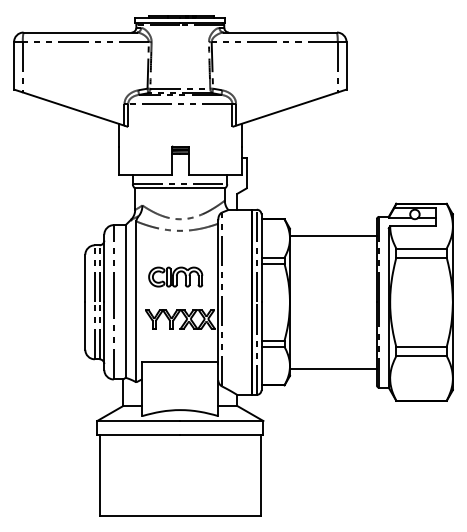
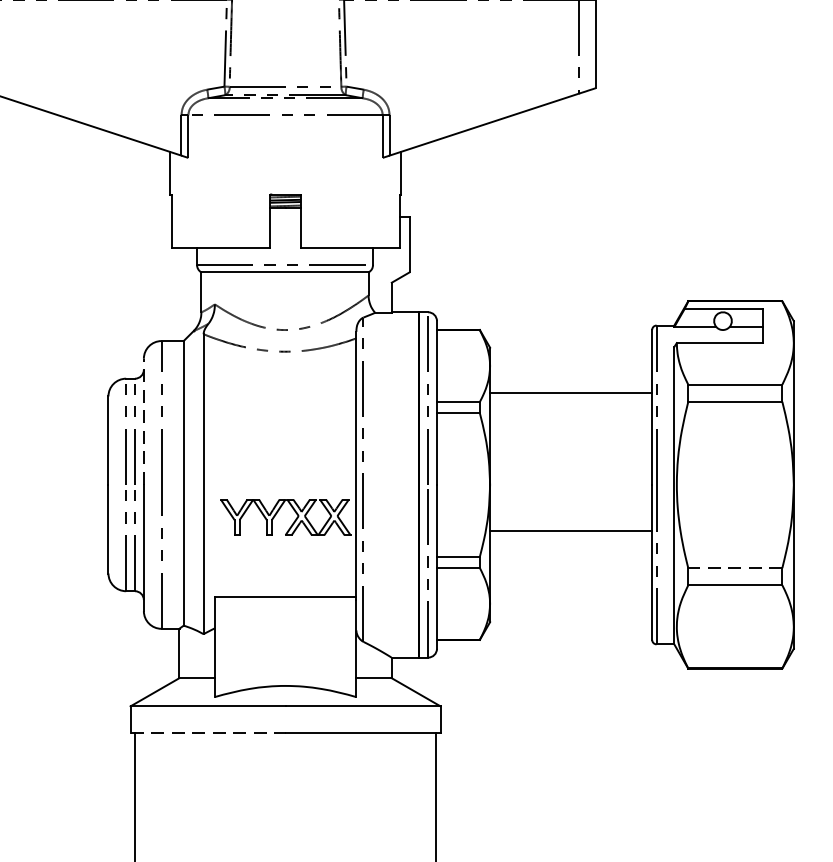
line: (333, 235) -> (571, 392), moved
line: (104, 268) -> (144, 421), solid -> dashed
part: (175, 276) -> (276, 436), removed
line: (421, 346) -> (735, 567), solid -> dashed
line: (333, 368) -> (571, 530), moved
line: (138, 435) -> (207, 733), solid -> dashed

